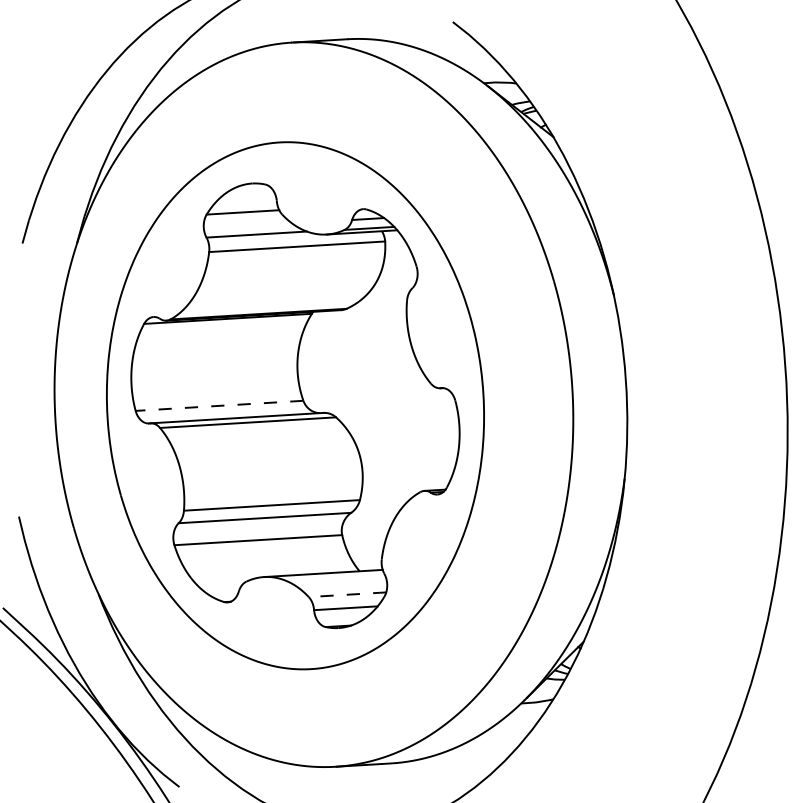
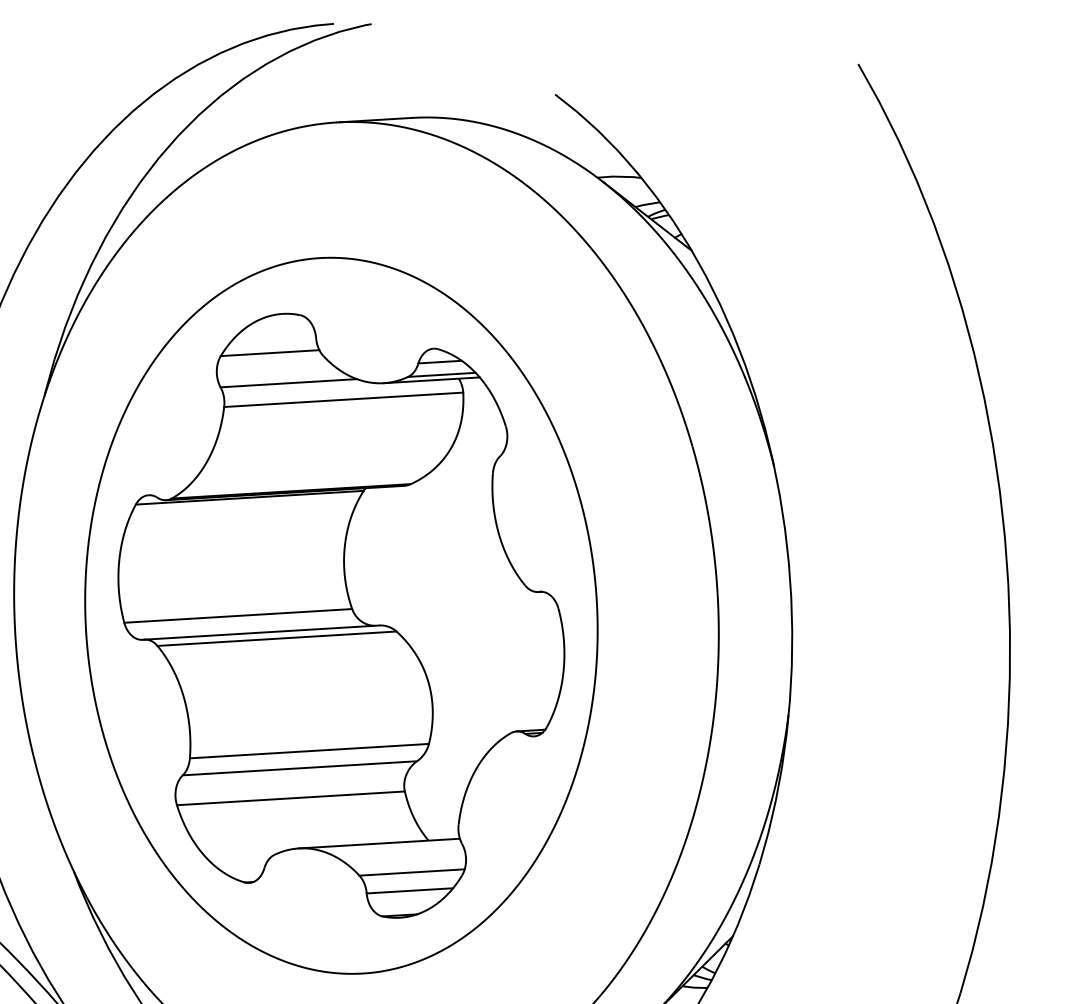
line: (219, 405) -> (238, 615), dashed -> solid
line: (347, 594) -> (412, 872), dashed -> solid

